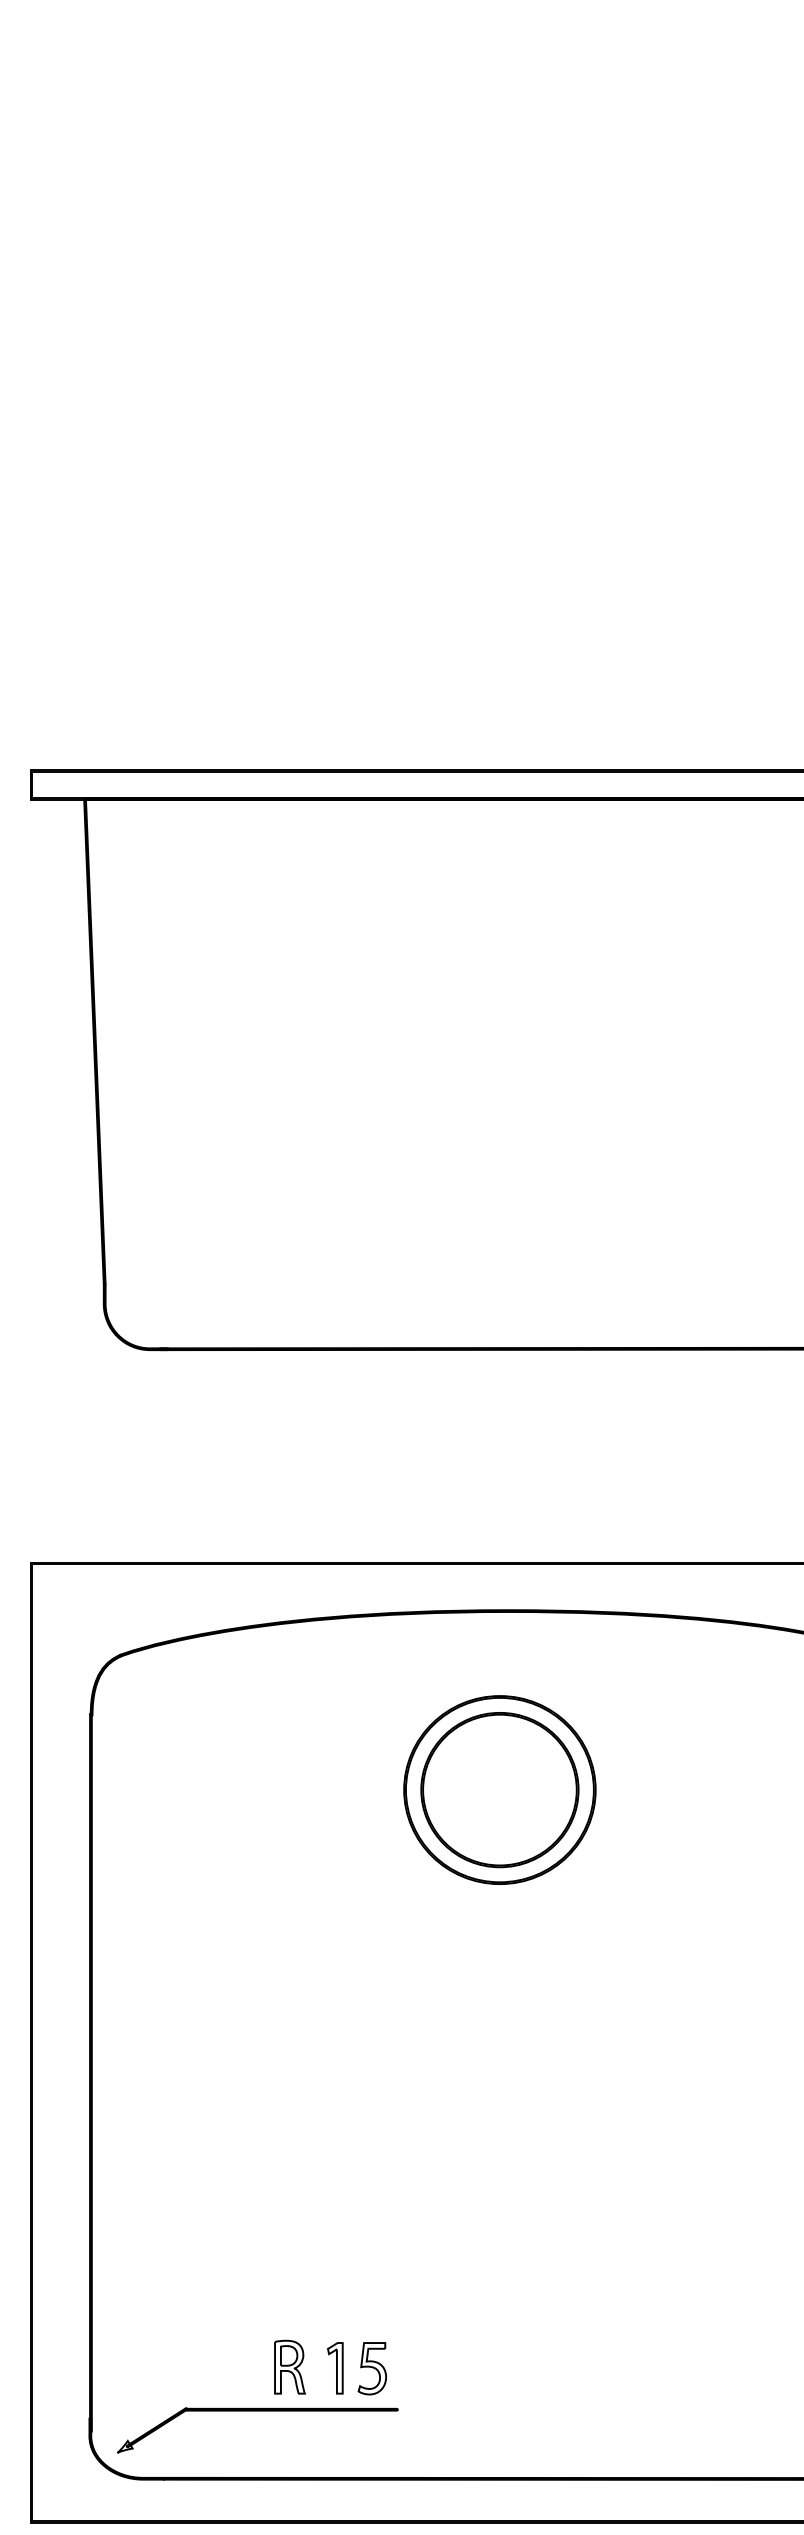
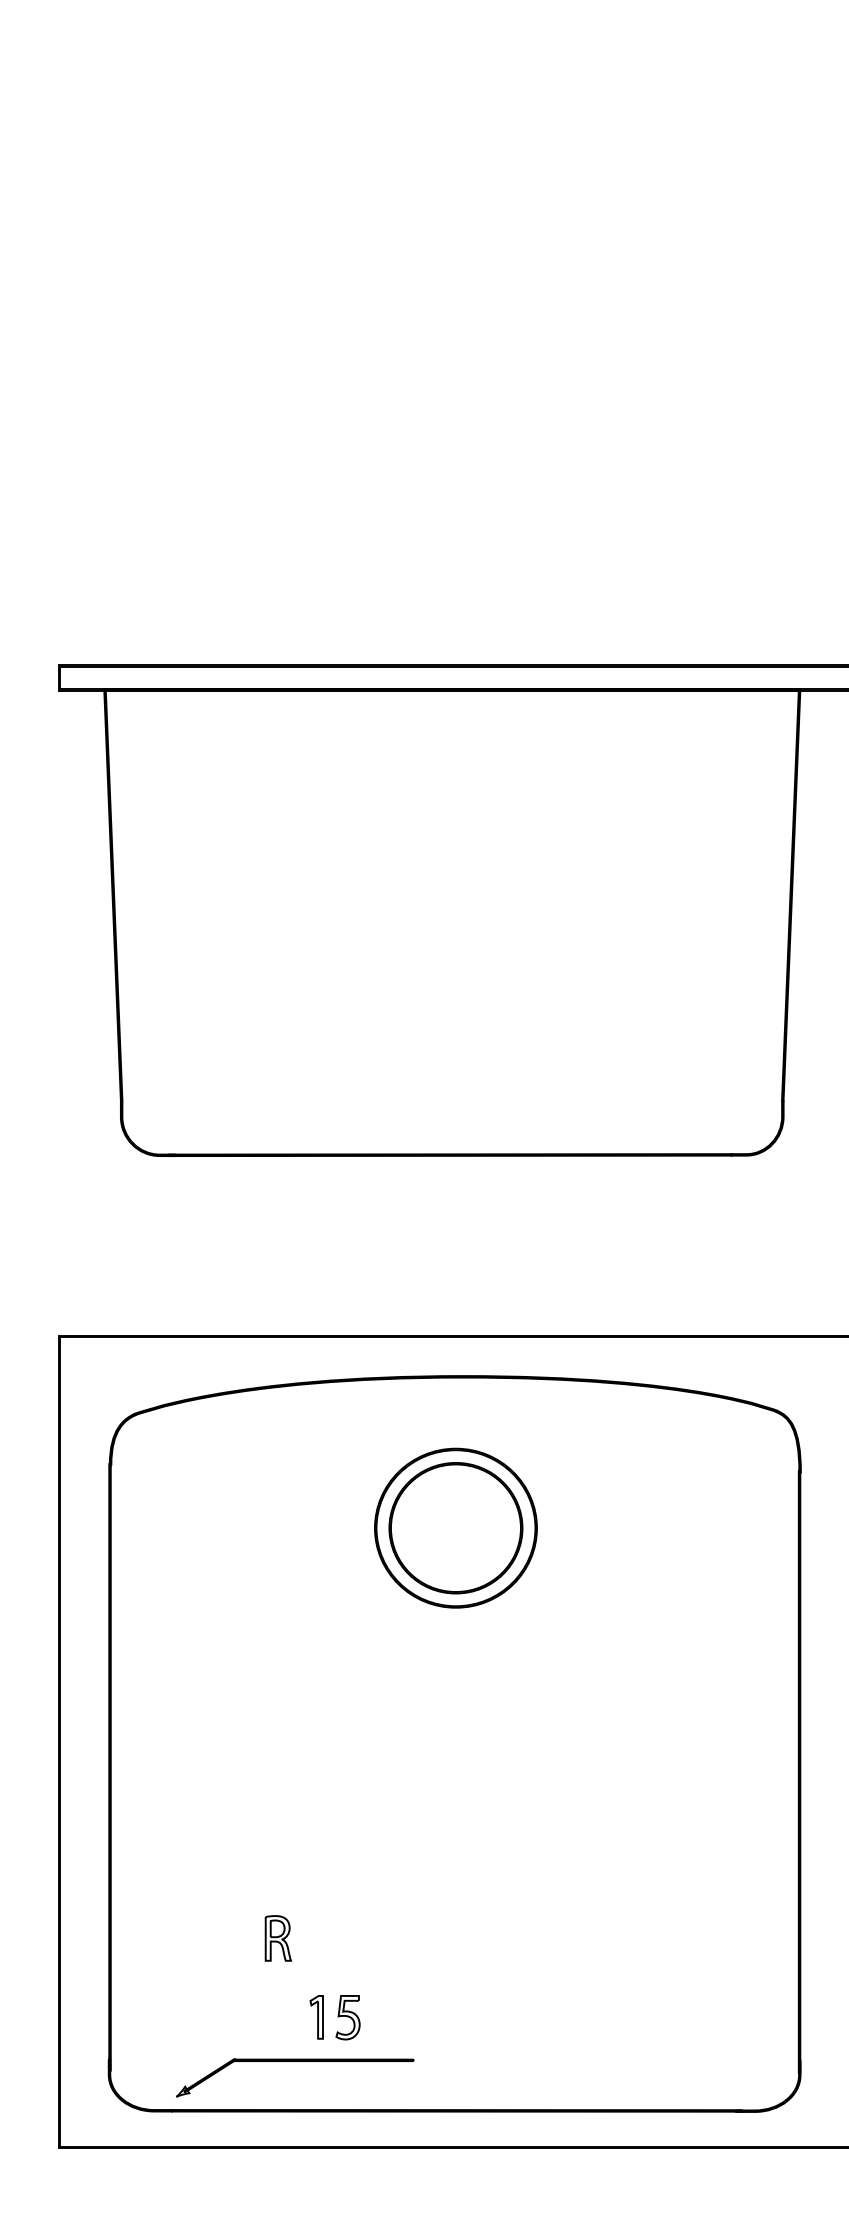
part: (290, 2367) -> (278, 1938), moved
part: (258, 2411) -> (295, 2061), moved

